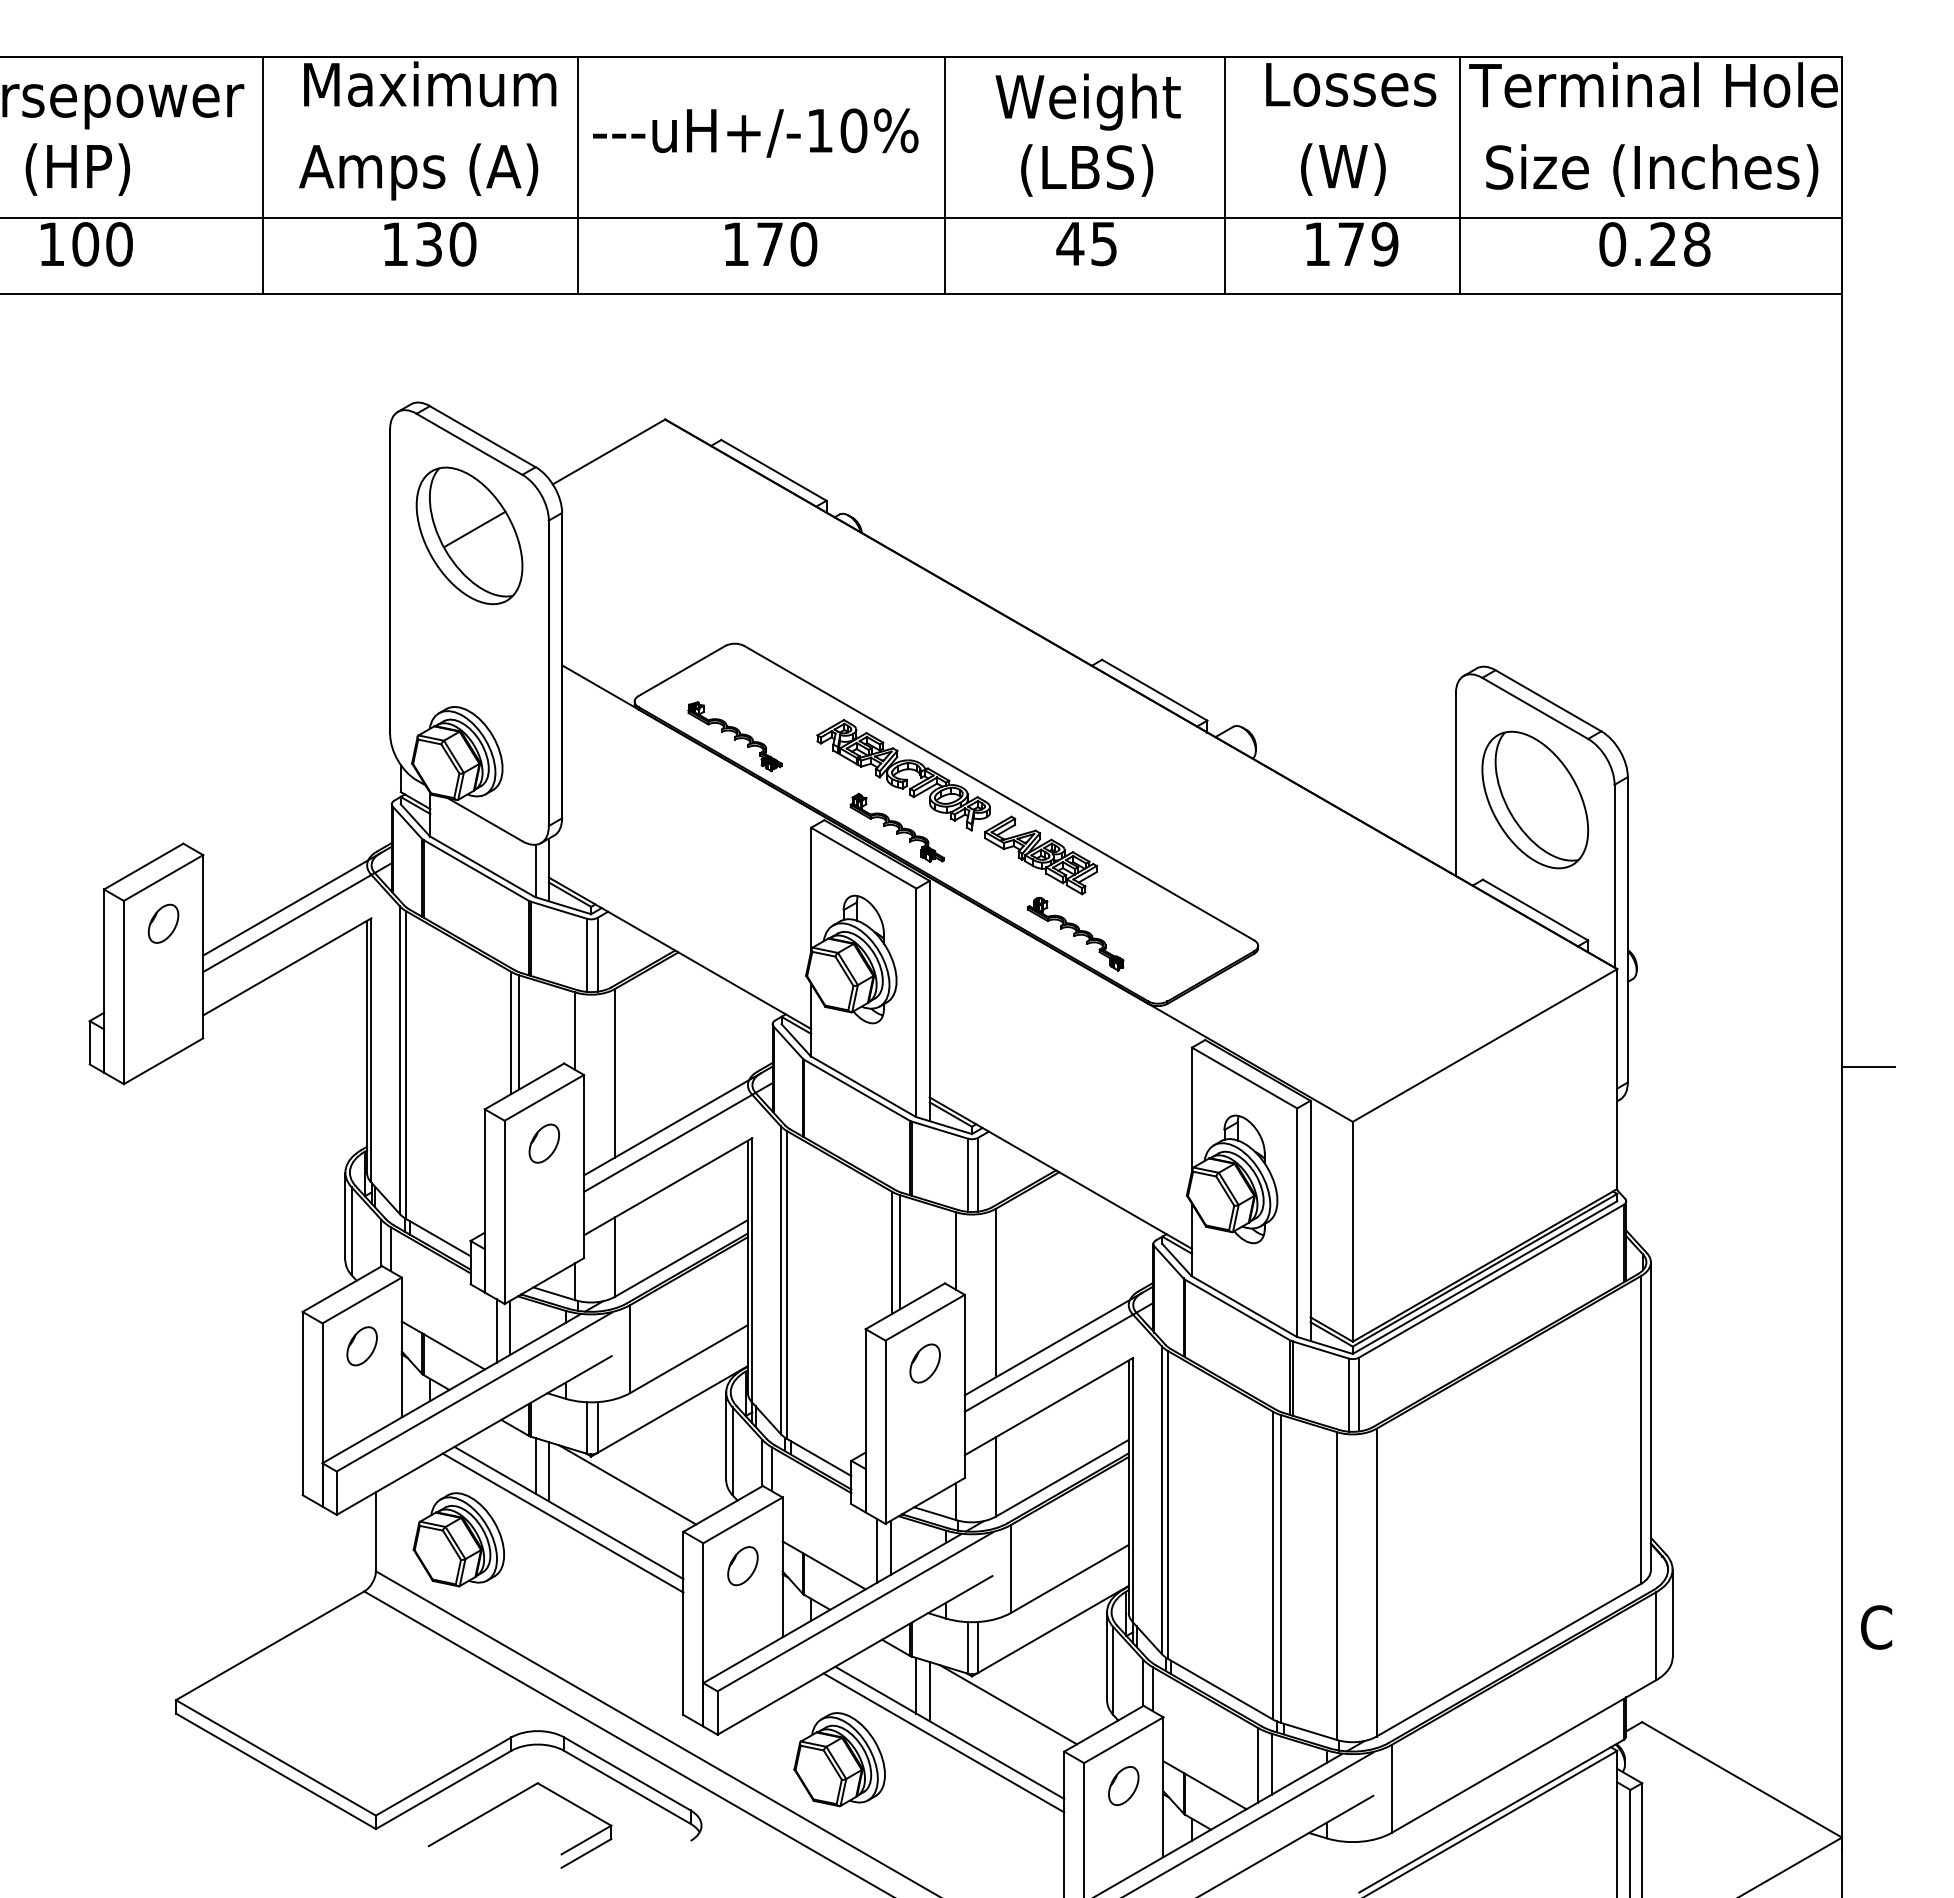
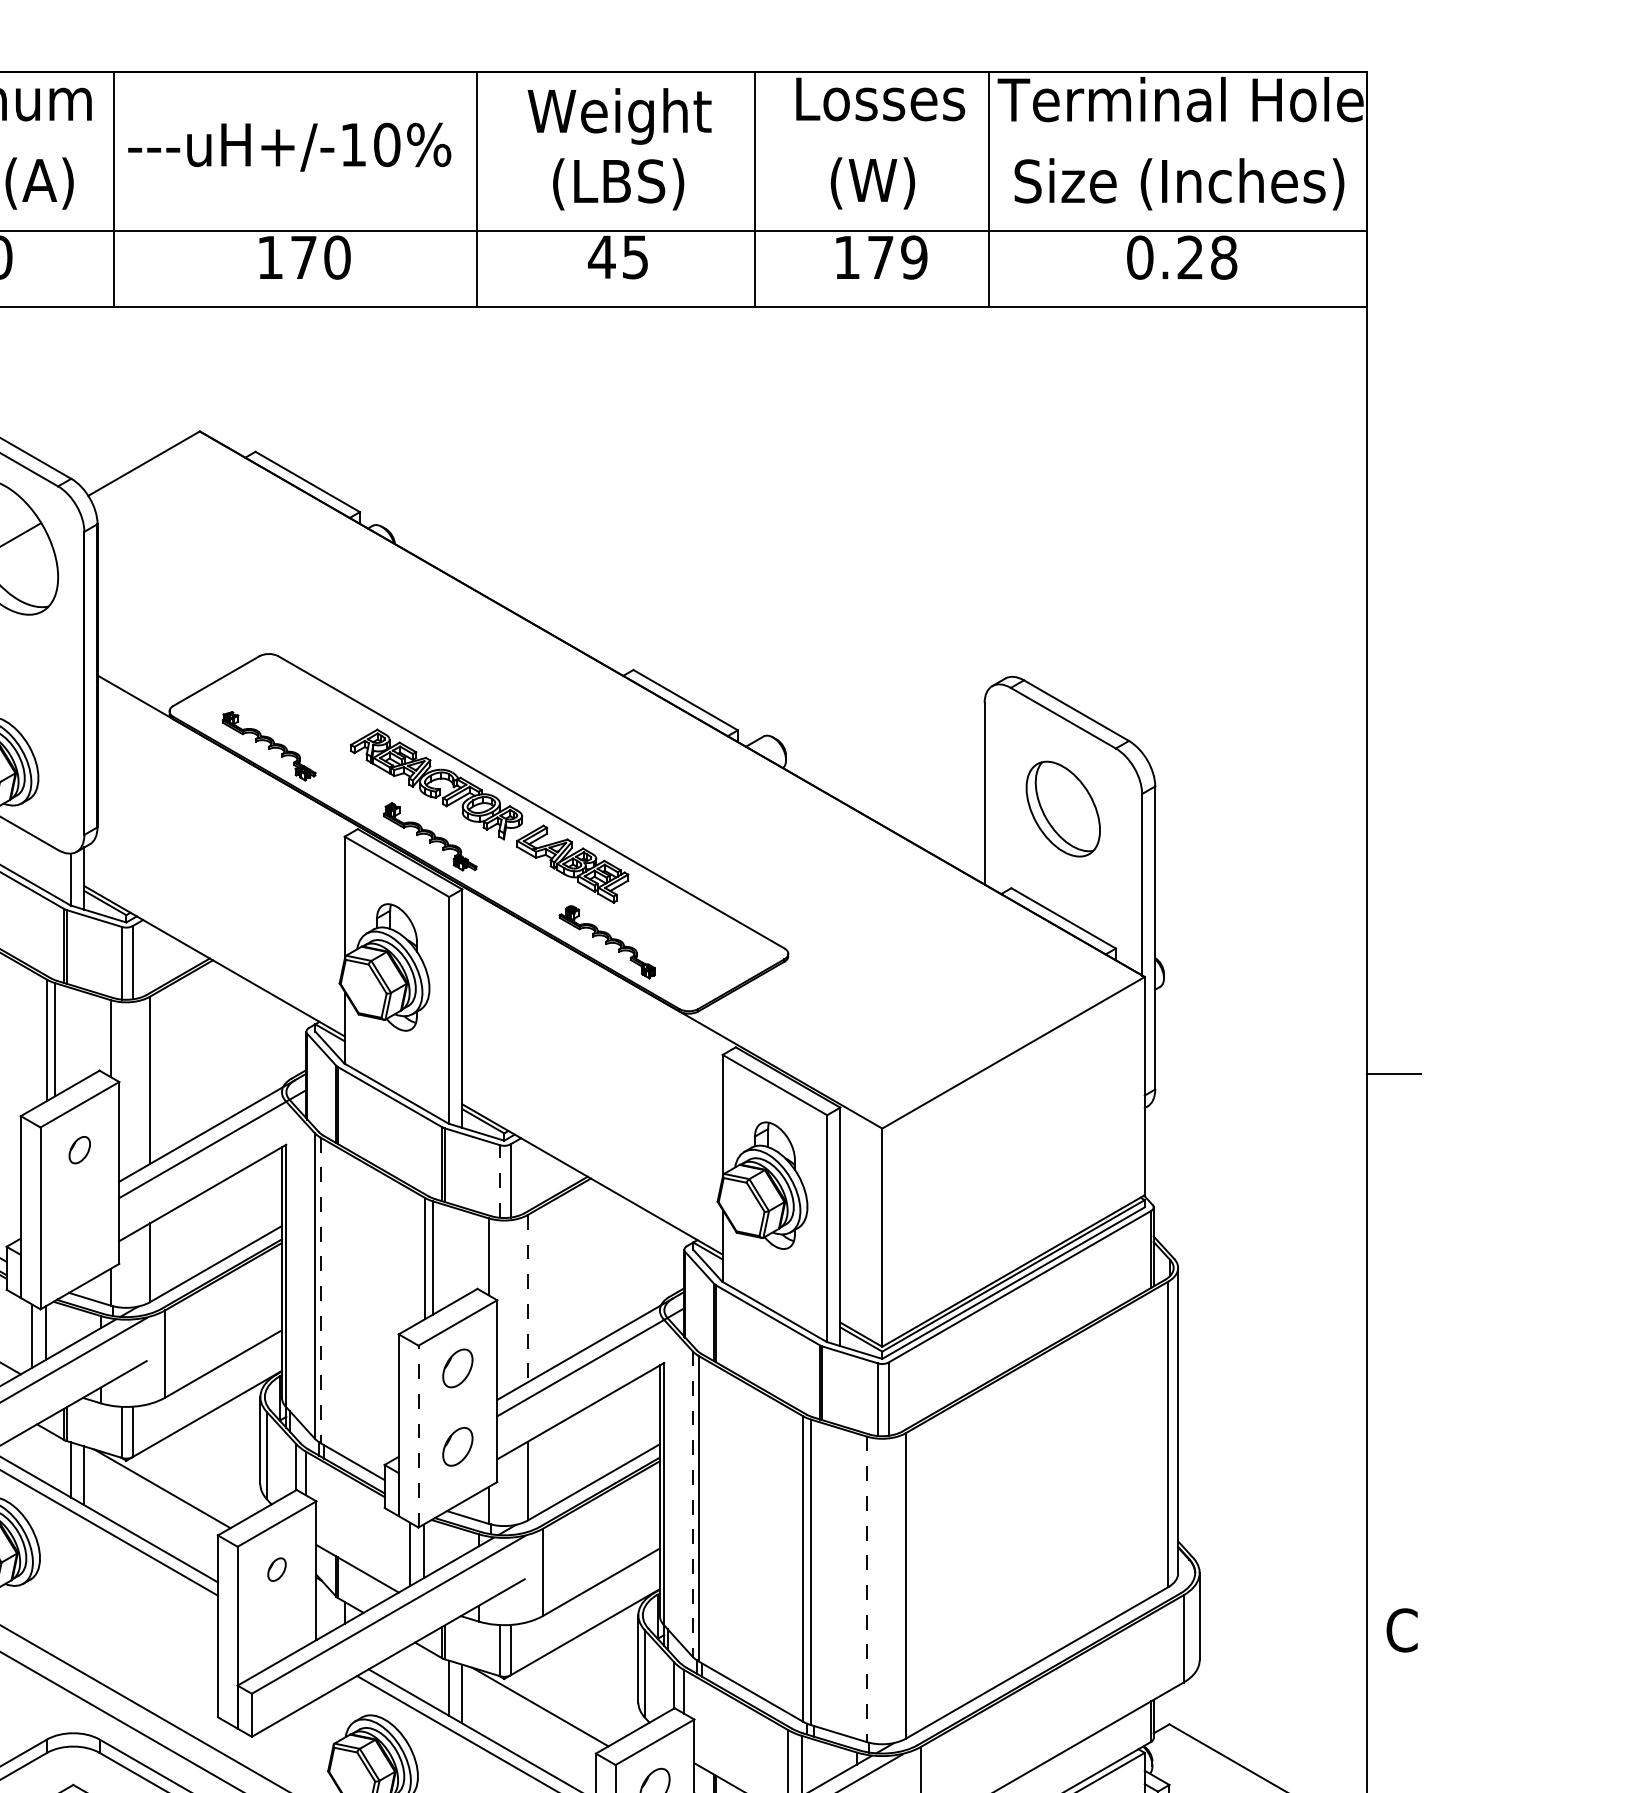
part: (1534, 799) -> (1062, 808), size x0.7
part: (543, 1143) -> (79, 1150), size x0.7
line: (967, 1175) -> (499, 1181), solid -> dashed
line: (786, 1284) -> (320, 1289), solid -> dashed
line: (995, 1293) -> (527, 1298), solid -> dashed
line: (885, 1432) -> (418, 1436), solid -> dashed
part: (924, 1442) -> (457, 1446), added
line: (1161, 1500) -> (692, 1504), solid -> dashed
part: (742, 1566) -> (276, 1569), size x0.6
line: (1337, 1586) -> (867, 1589), solid -> dashed

